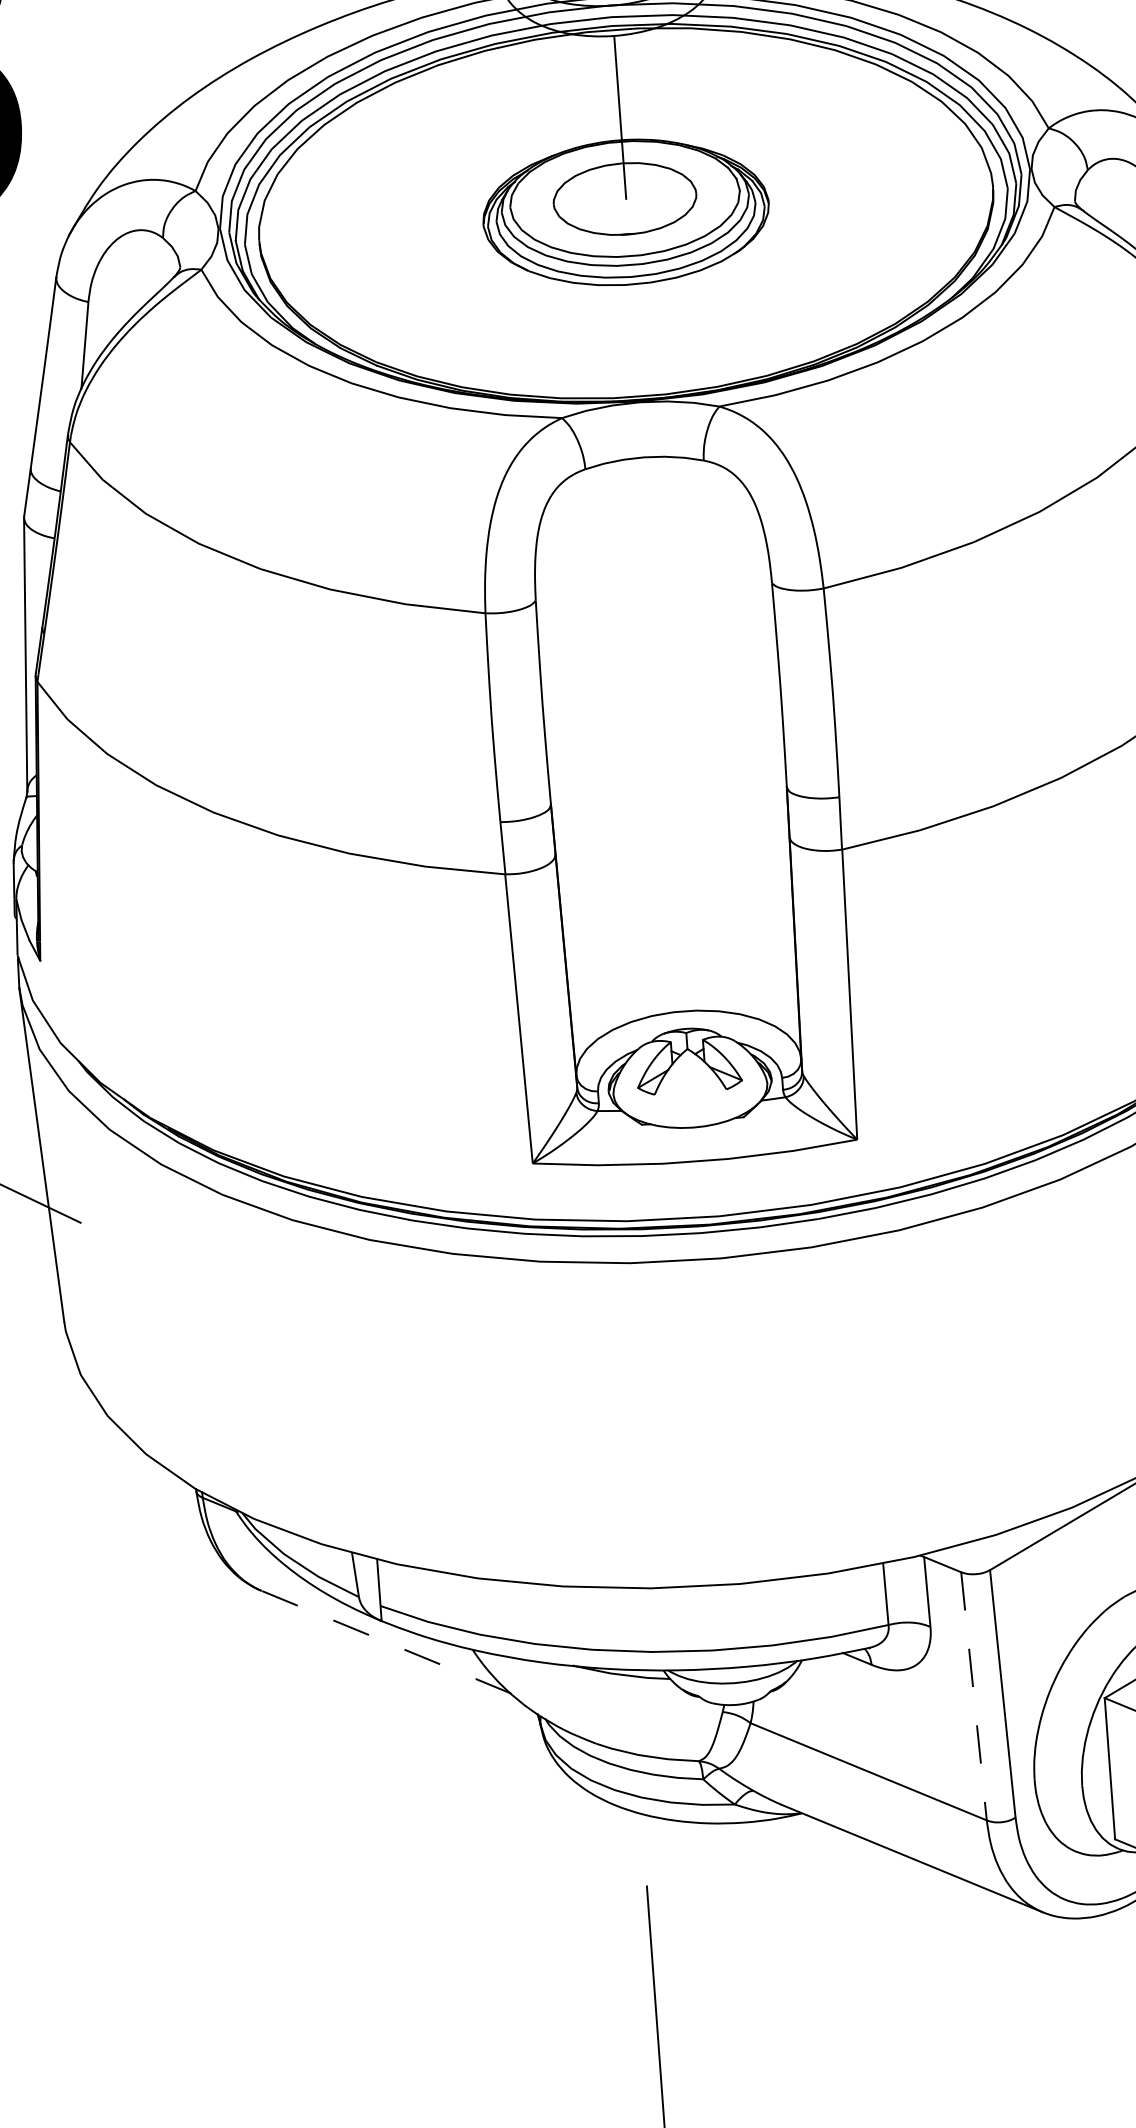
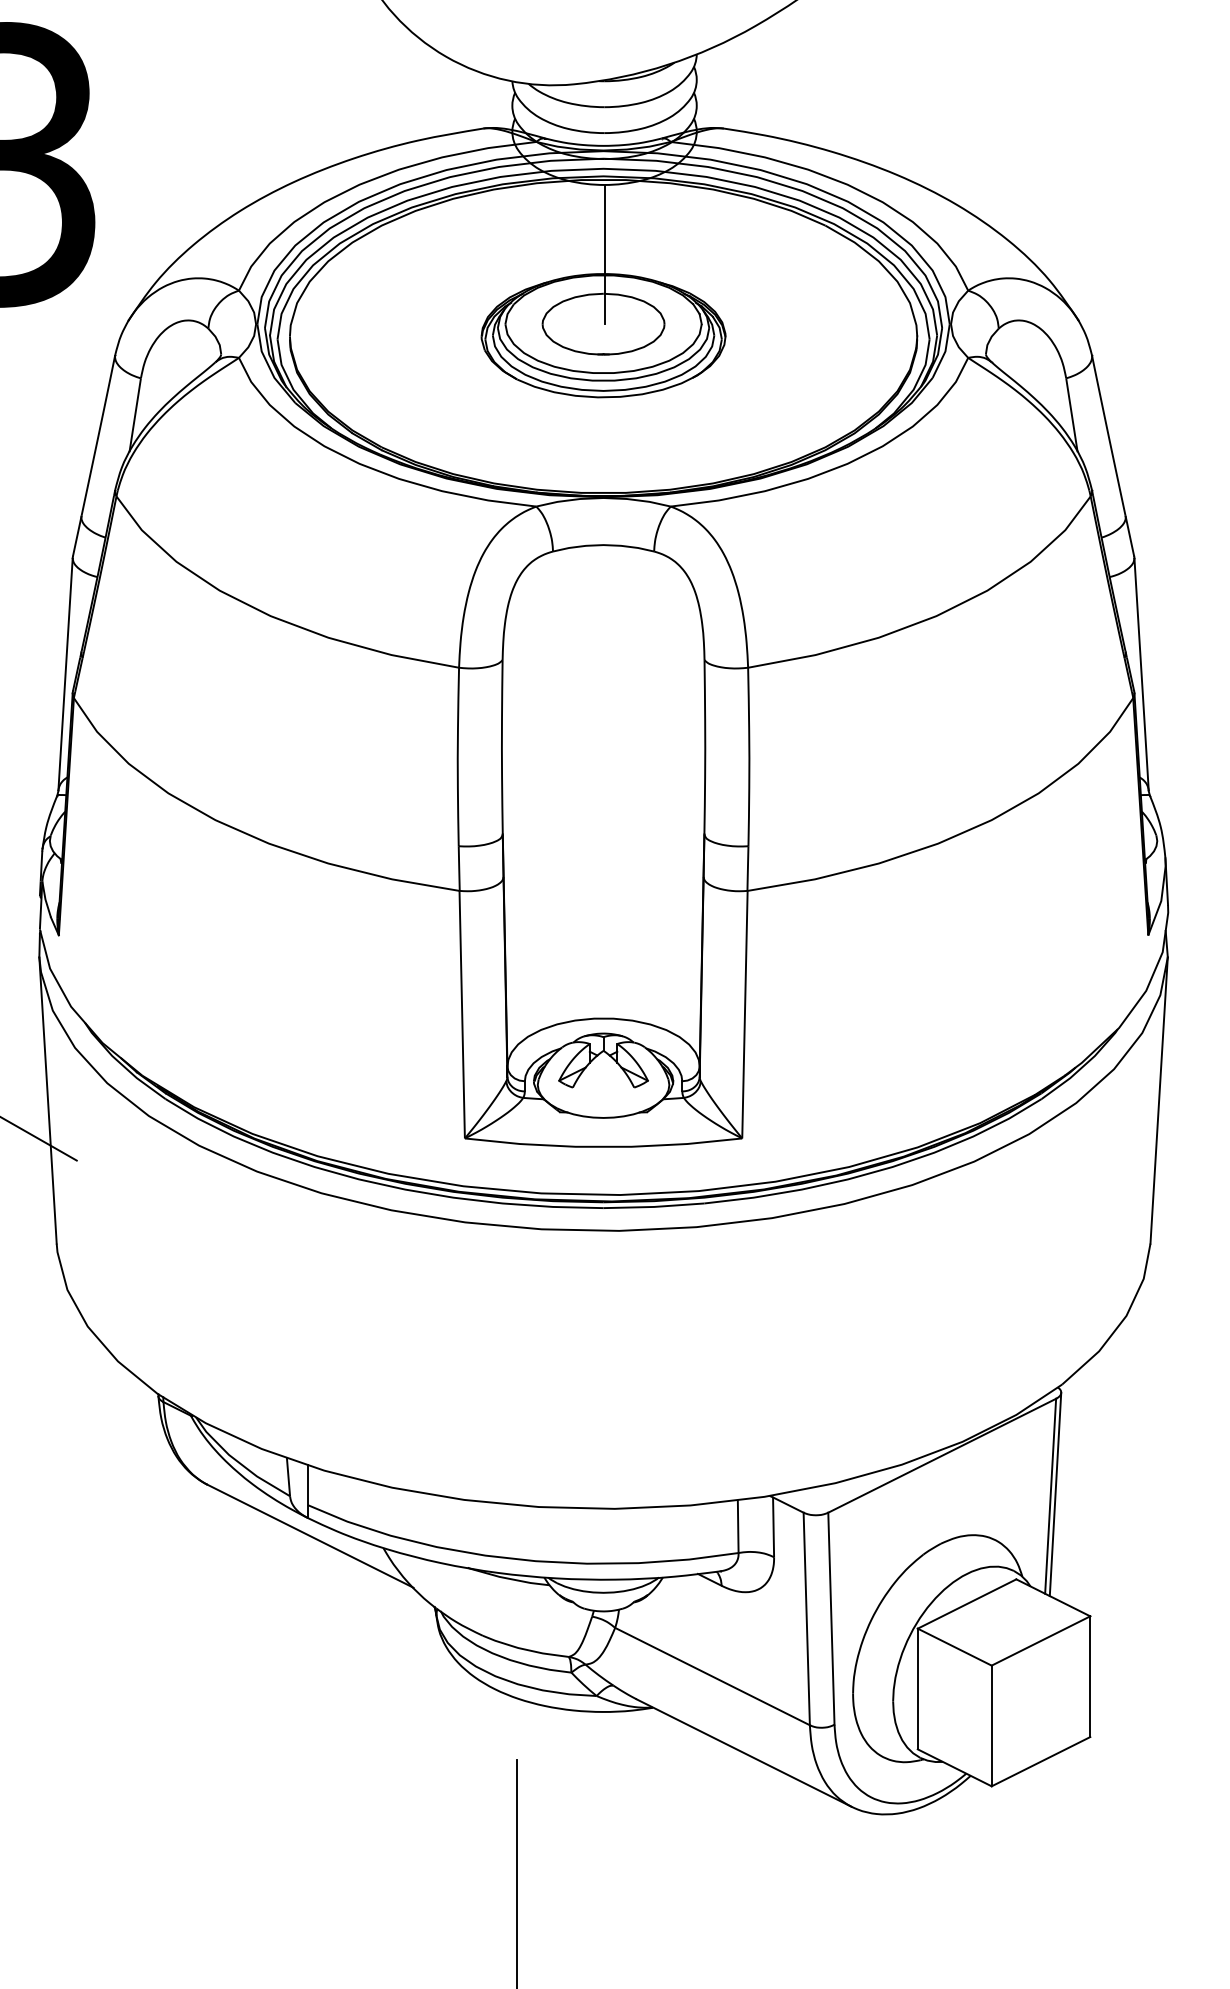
line: (386, 1642) -> (310, 1536), dashed -> solid
line: (973, 1696) -> (806, 1619), dashed -> solid

